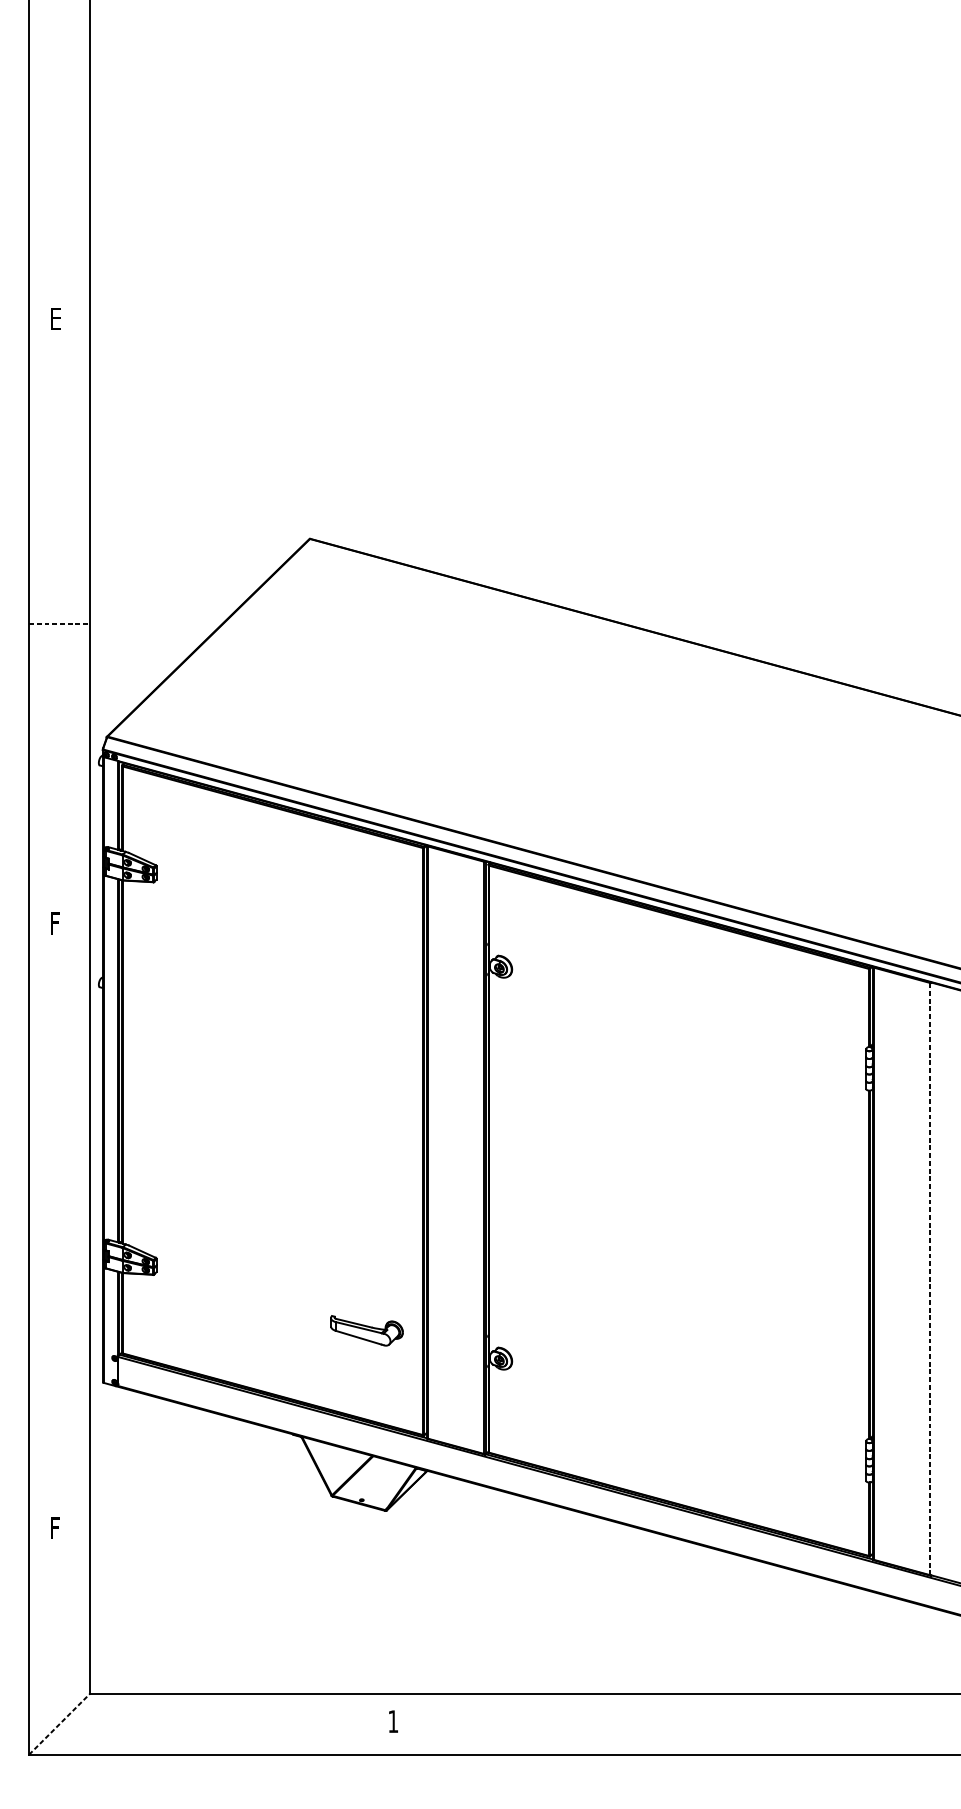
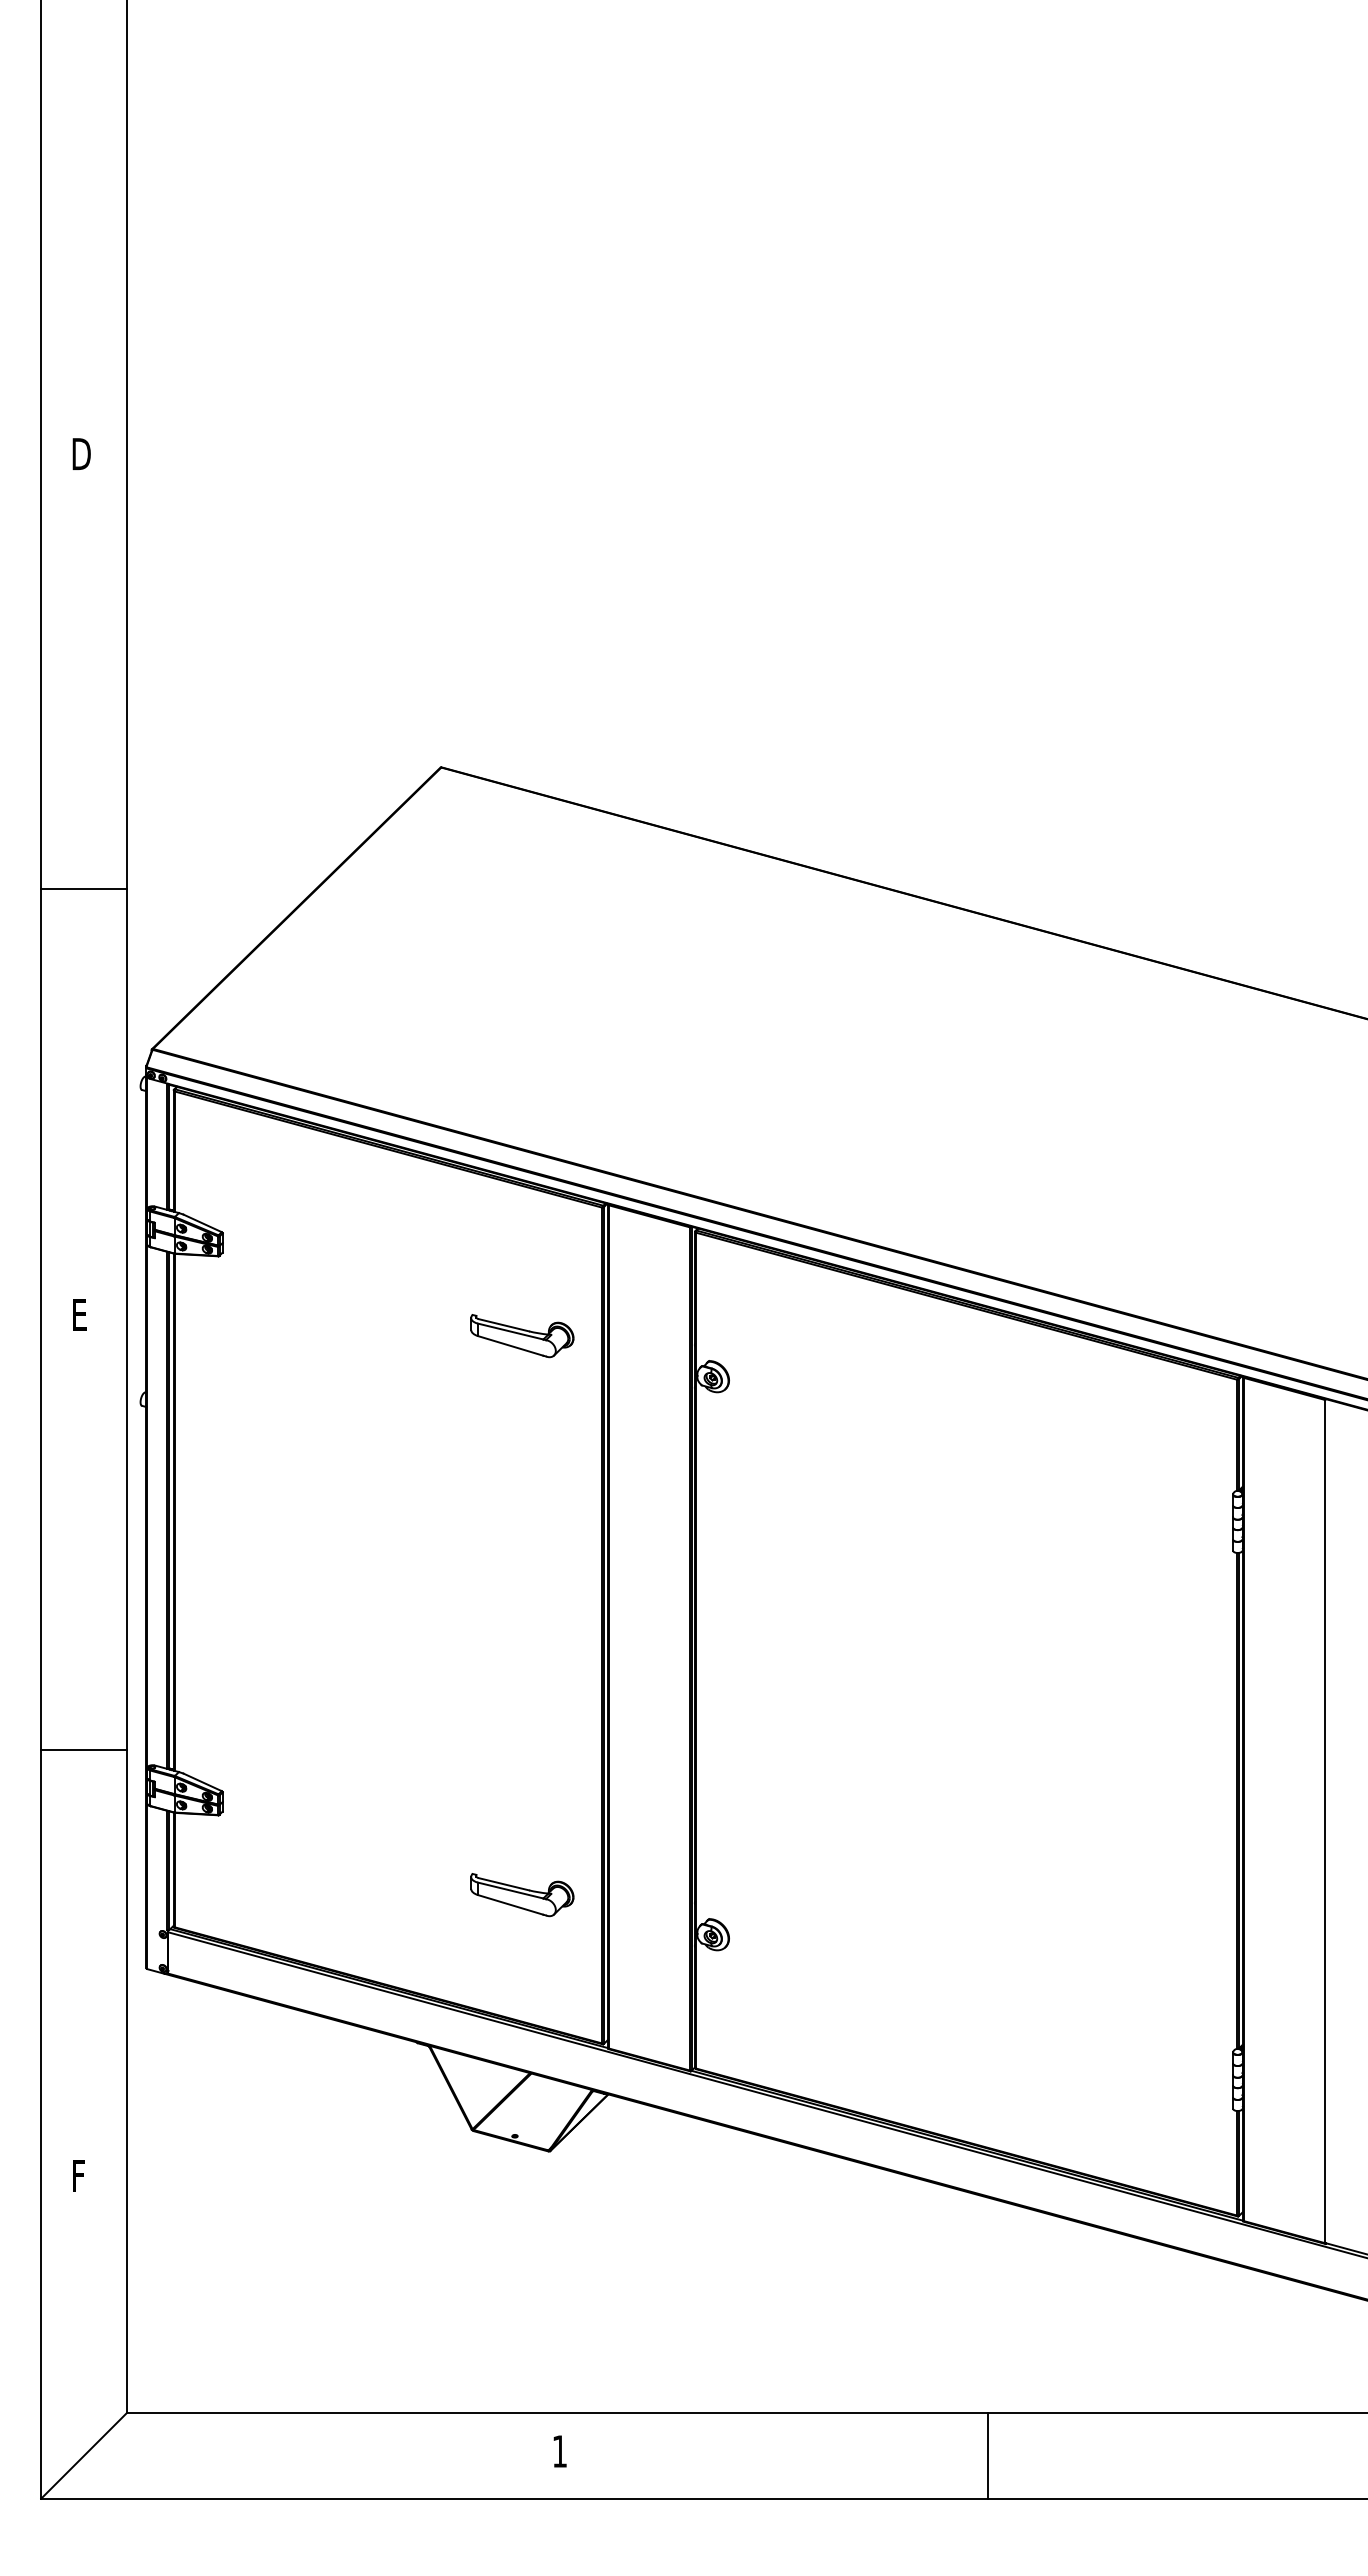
text: (57, 319) -> (81, 454), E -> D
line: (59, 623) -> (84, 888), dashed -> solid
text: (57, 923) -> (81, 1314), F -> E
part: (367, 938) -> (522, 1336), added
line: (59, 1228) -> (84, 1749), added
line: (930, 1279) -> (1324, 1821), dashed -> solid
line: (59, 1724) -> (84, 2455), dashed -> solid
line: (694, 1724) -> (988, 2455), added

